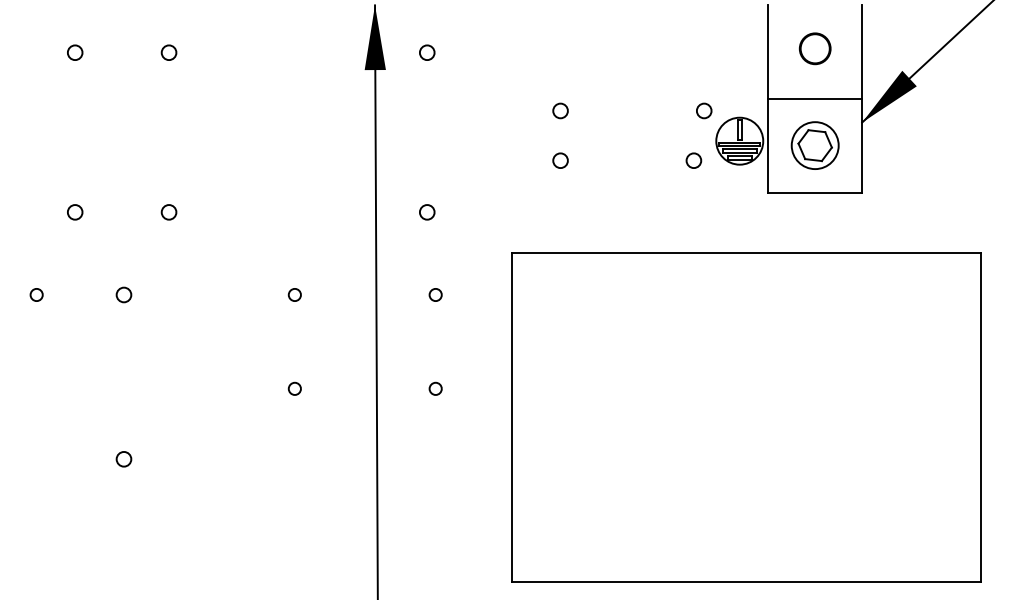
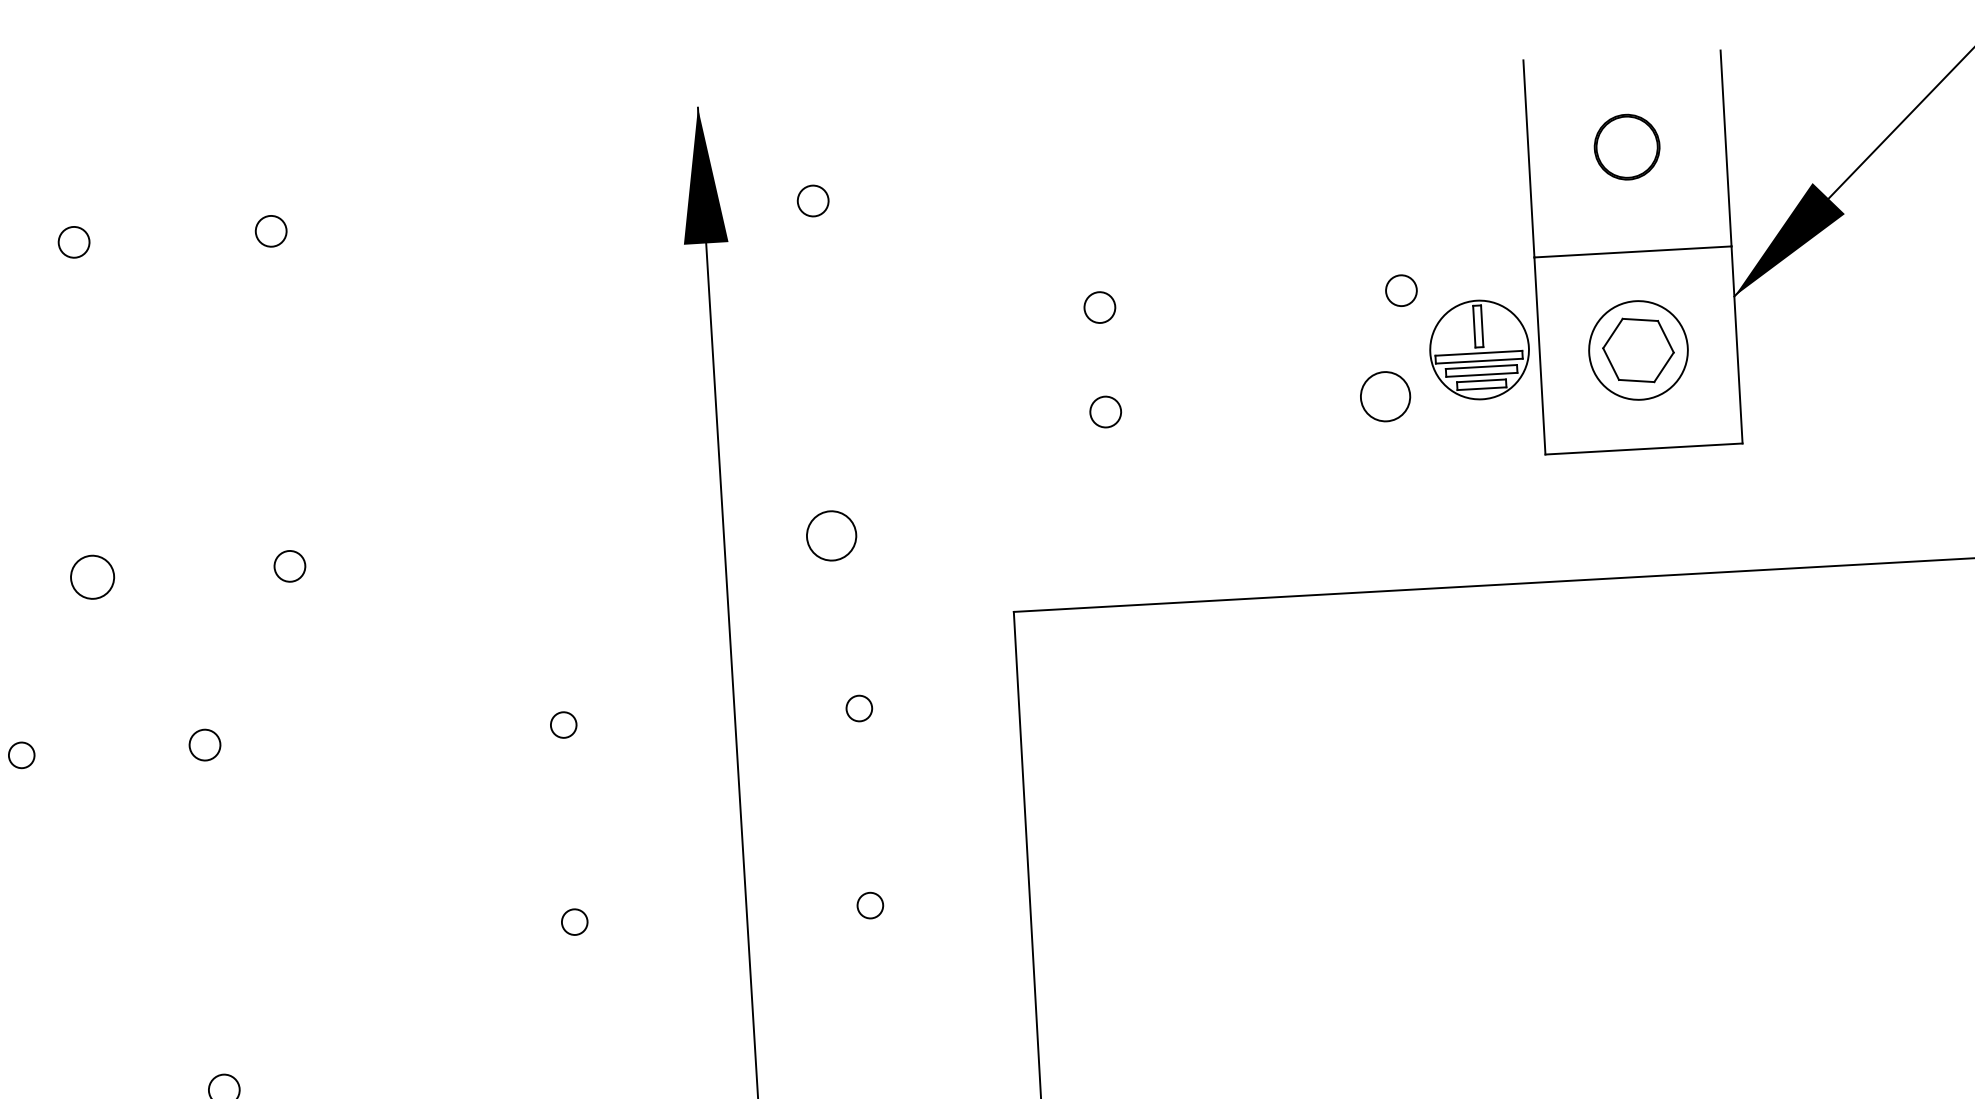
circle: (693, 160) -> (1384, 395), size x1.6
circle: (75, 212) -> (93, 577), size x1.4
circle: (427, 212) -> (832, 536), size x1.6

